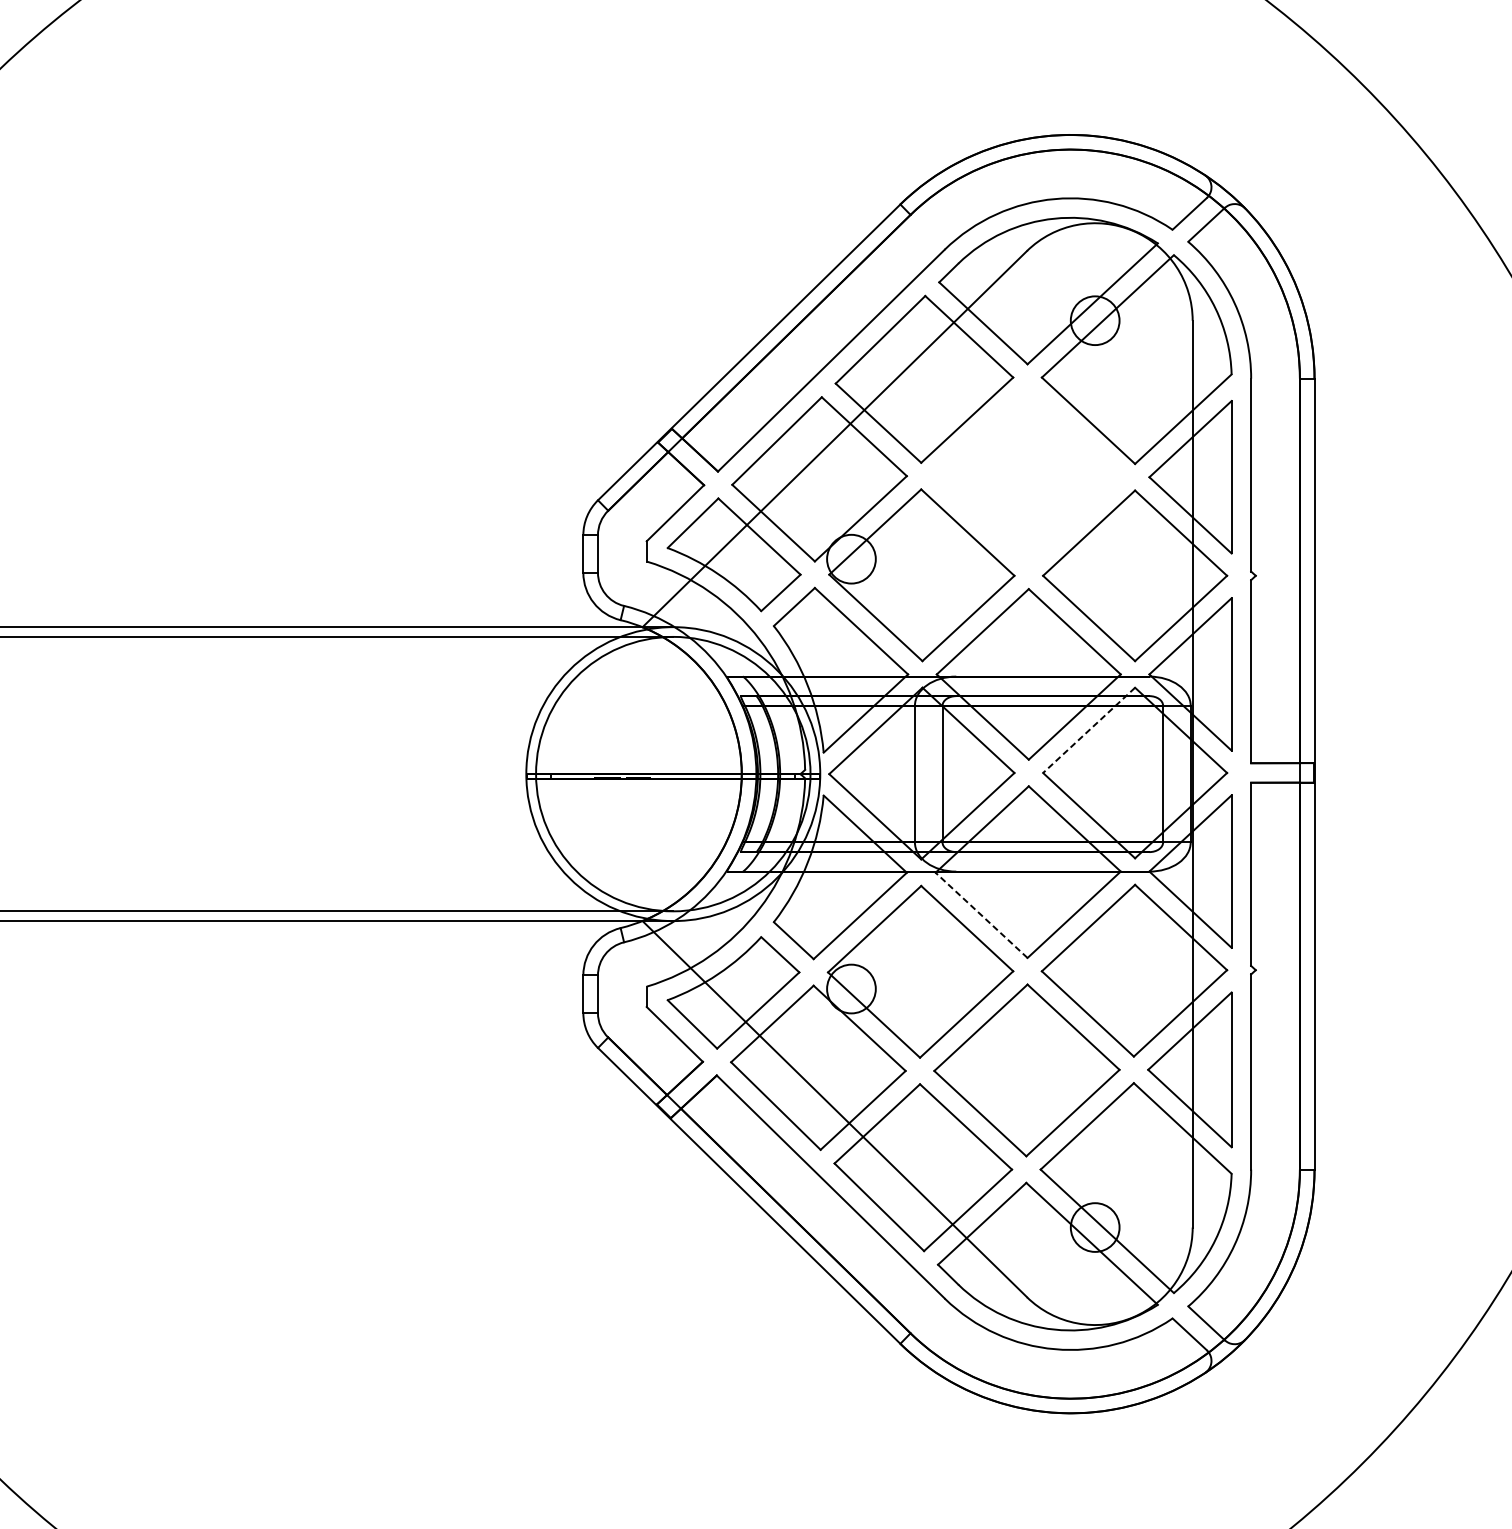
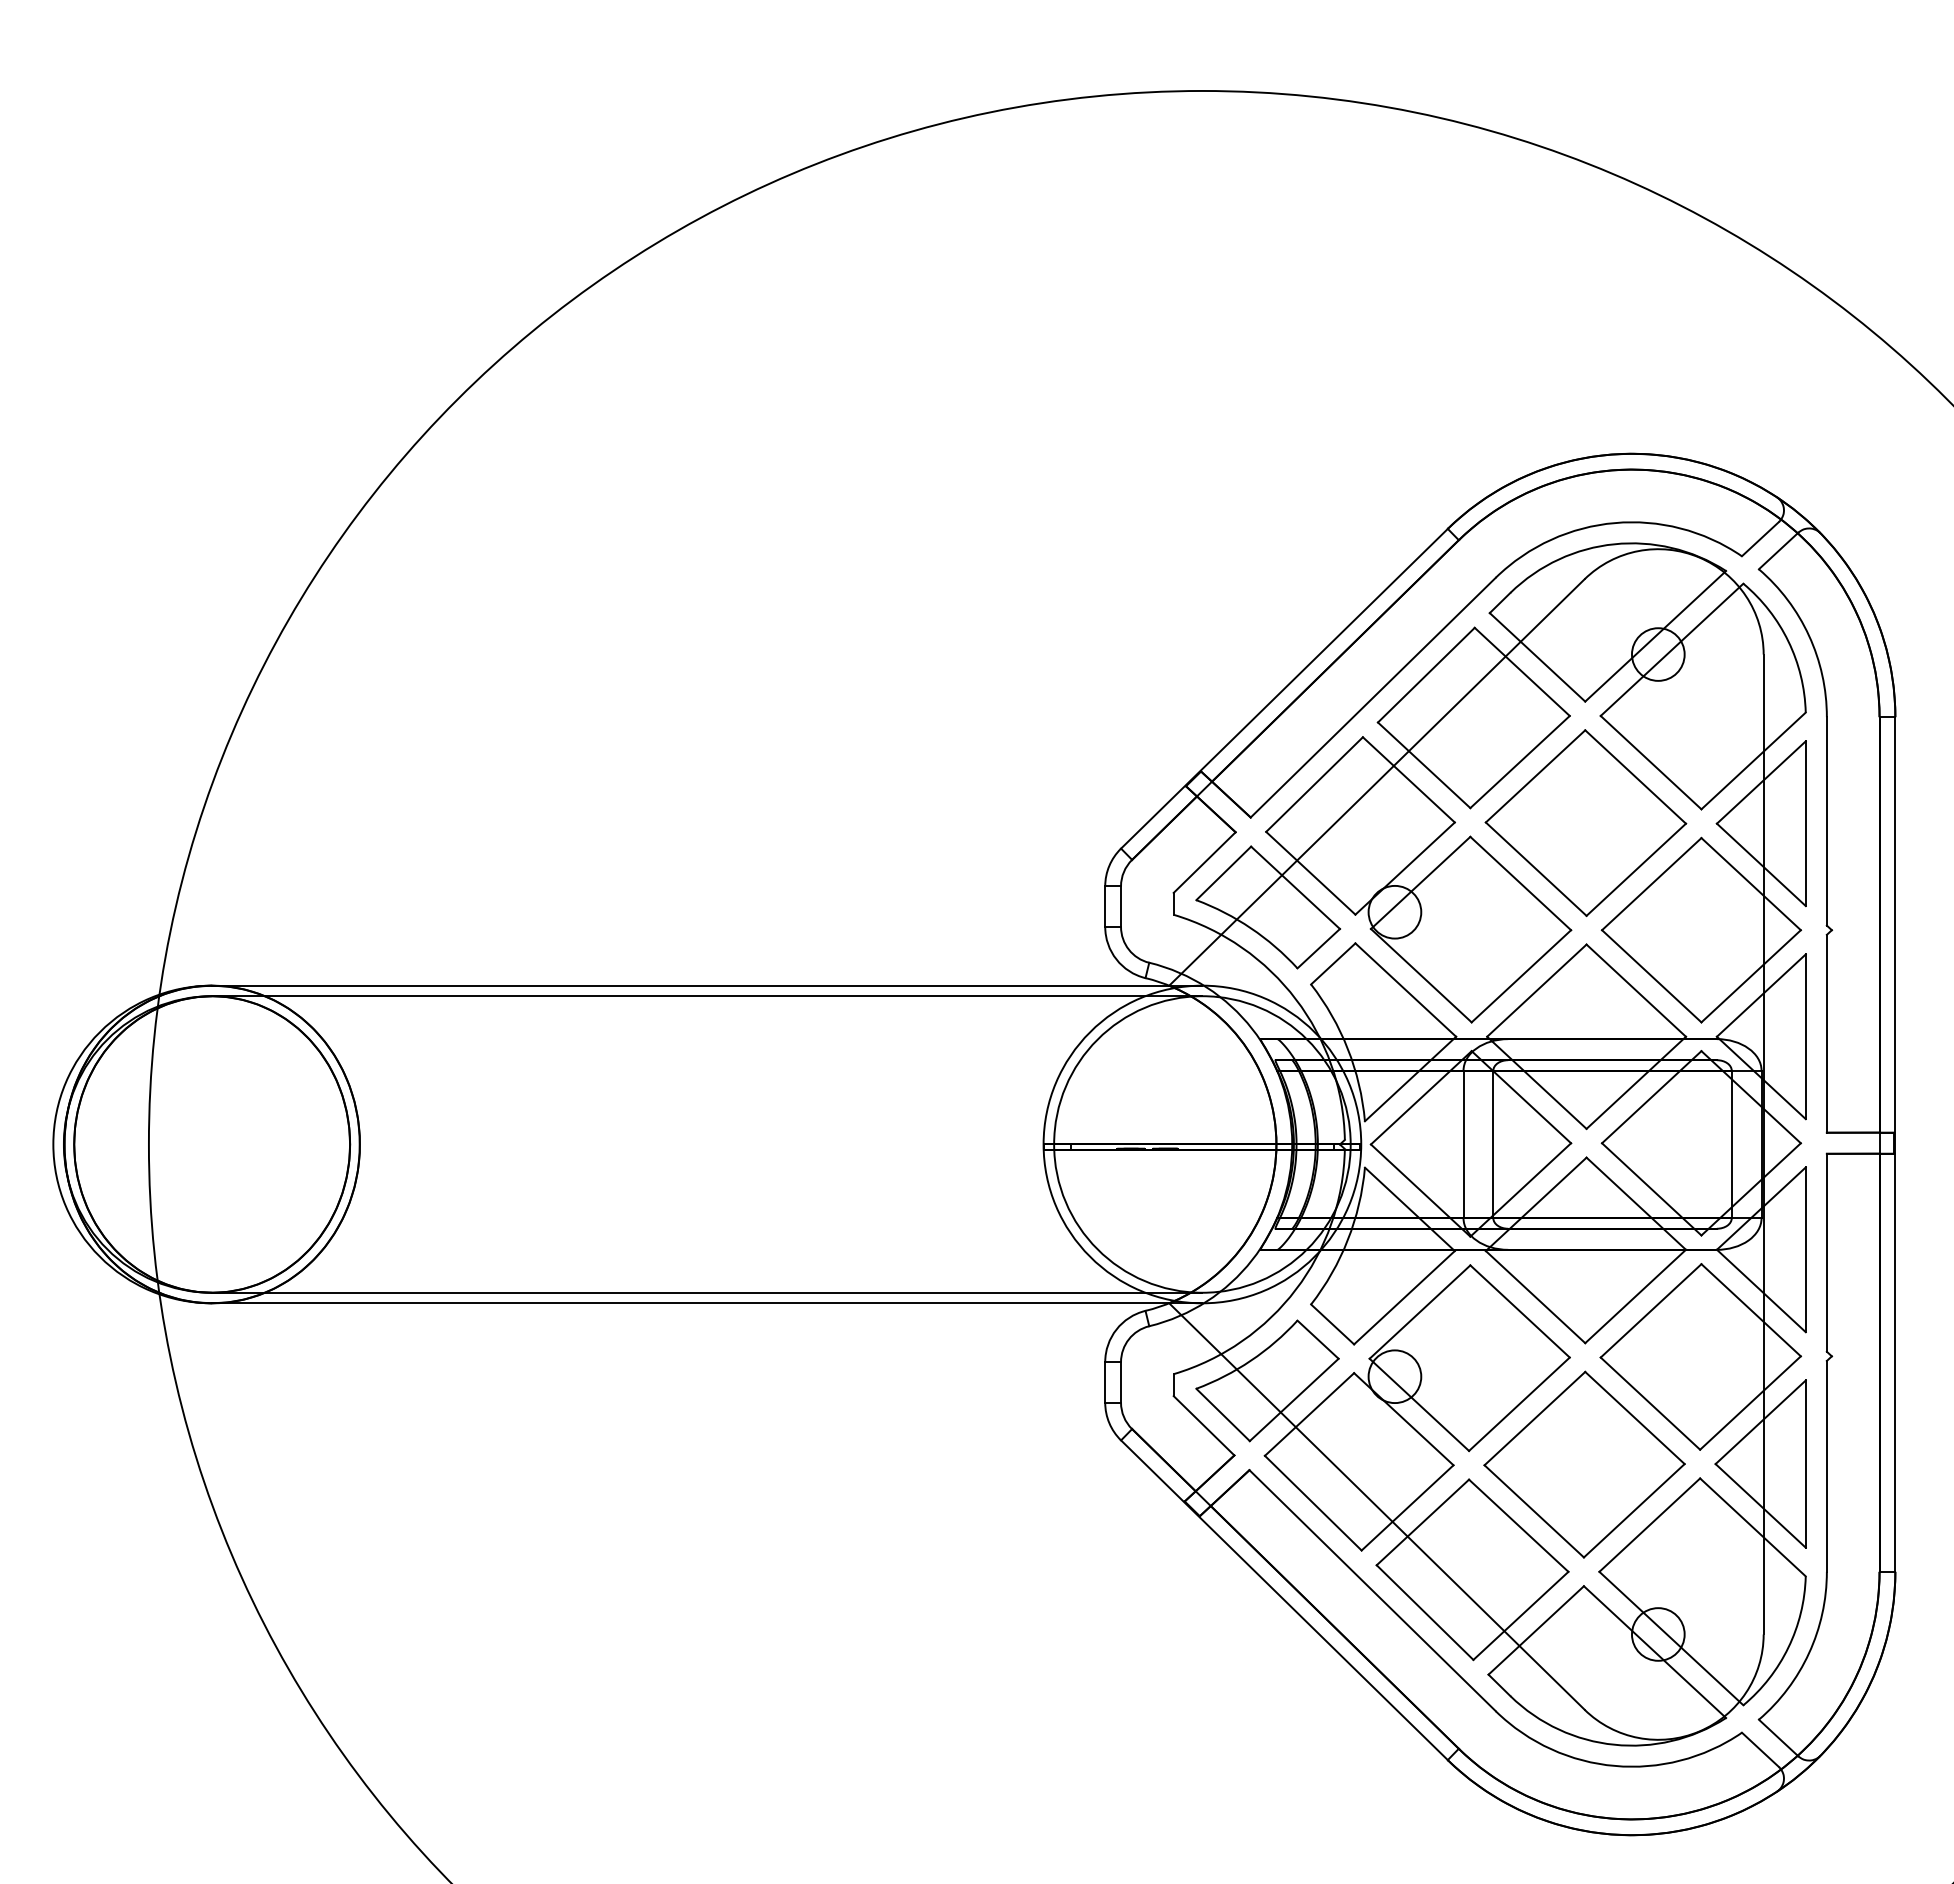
part: (1027, 476) -> (1585, 822), added
line: (1088, 730) -> (1651, 1097), dashed -> solid
line: (981, 915) -> (1535, 1297), dashed -> solid

